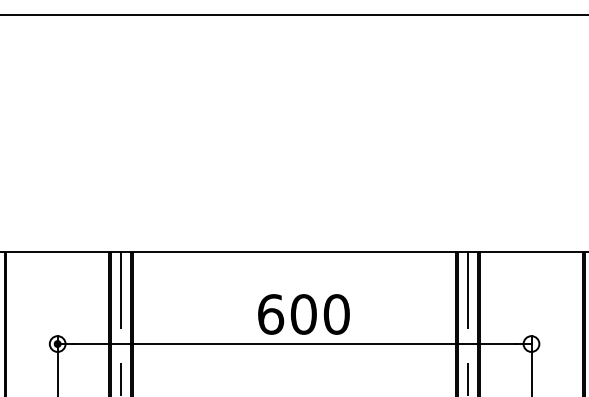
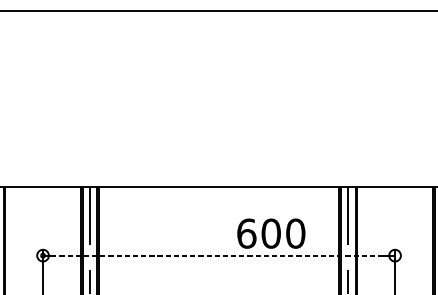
text: (303, 314) -> (271, 233), moved
line: (294, 344) -> (219, 255), solid -> dashed

